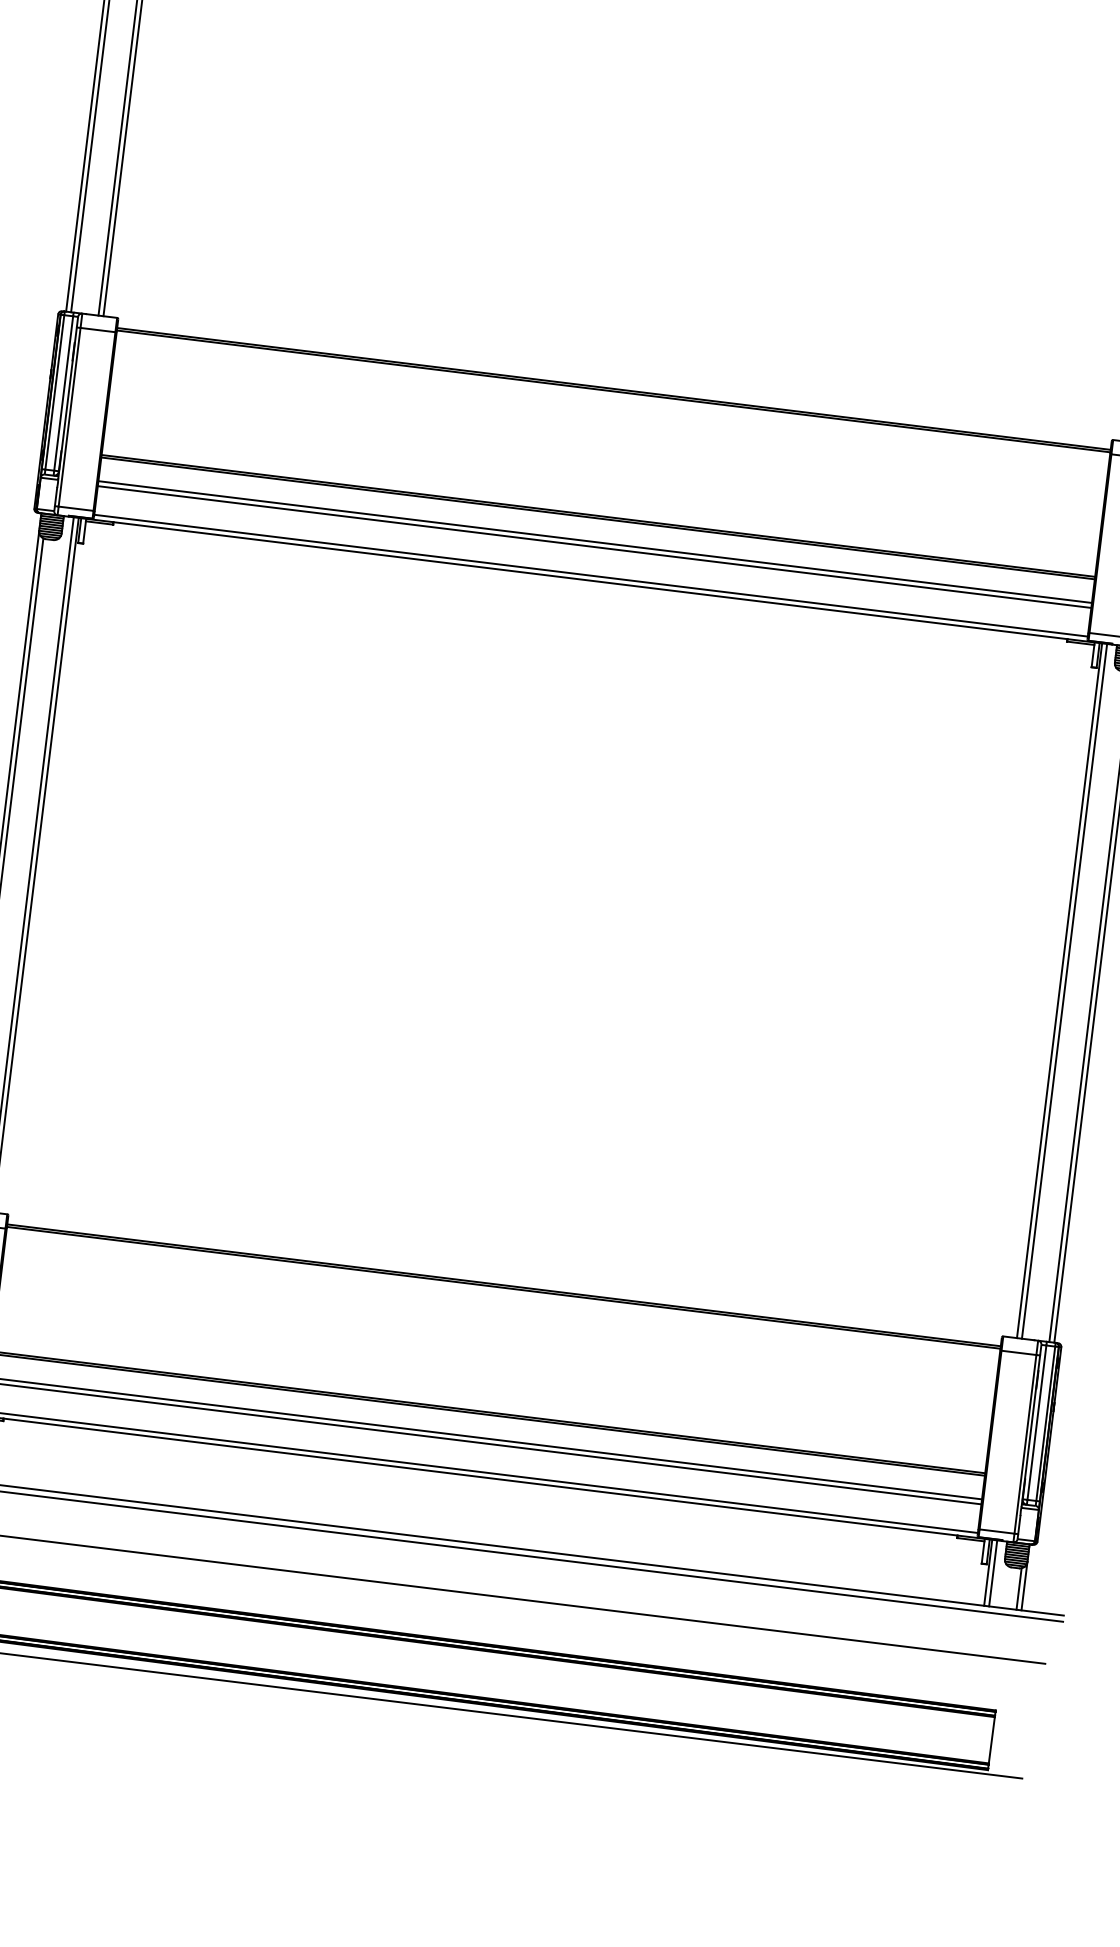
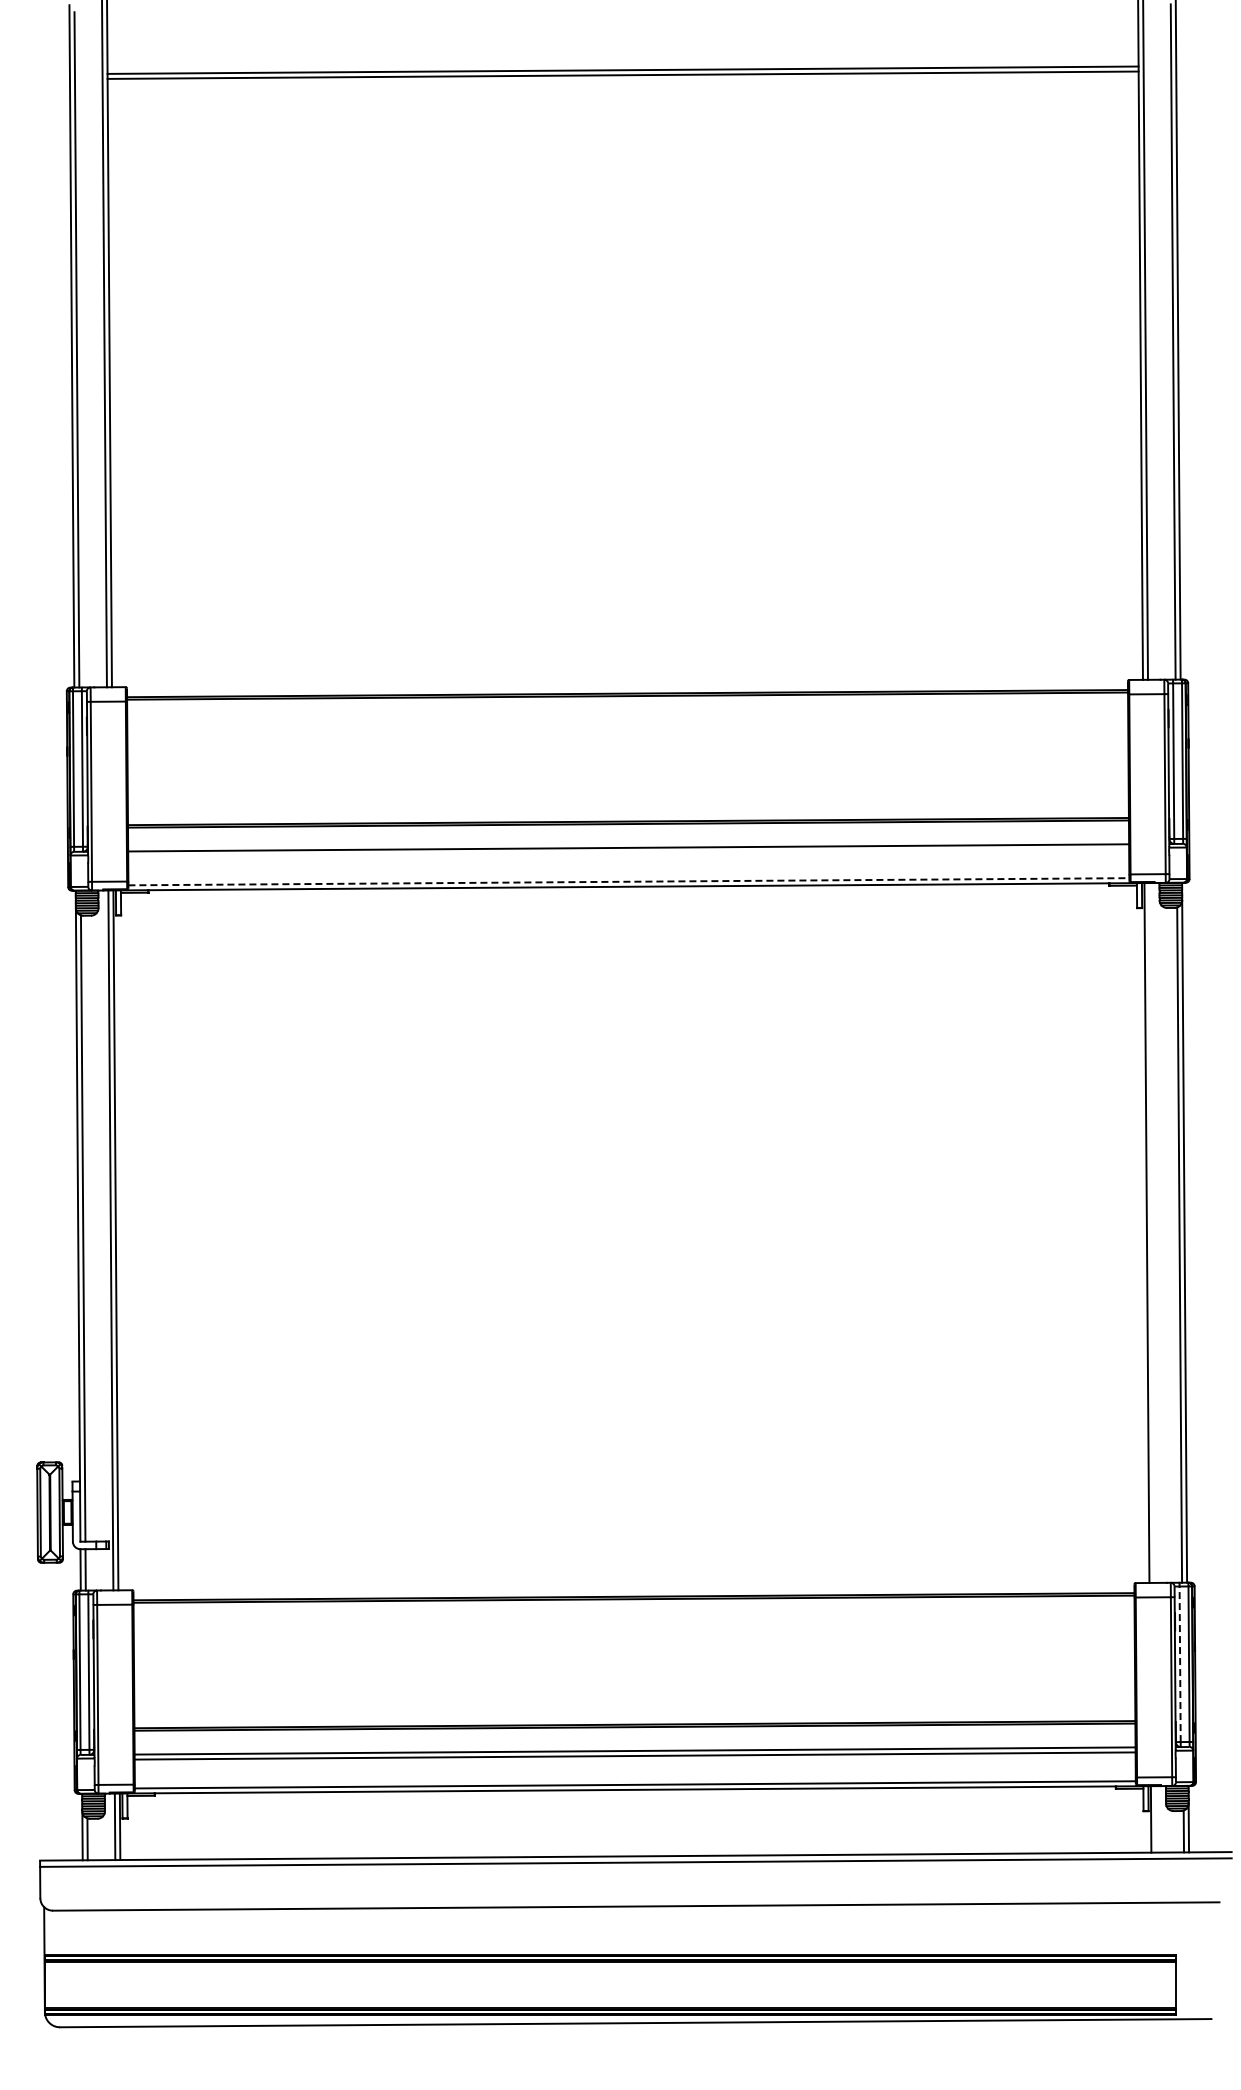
line: (594, 546) -> (628, 852), removed
line: (591, 575) -> (629, 881), solid -> dashed
line: (1064, 990) -> (1151, 1232), removed
line: (1037, 1422) -> (1180, 1664), solid -> dashed
line: (992, 1573) -> (1155, 1819), removed

